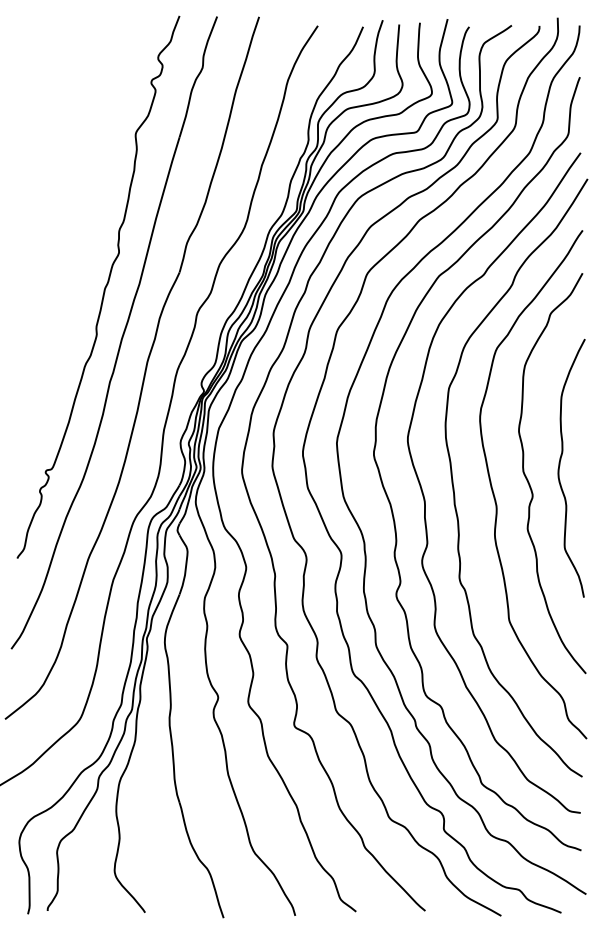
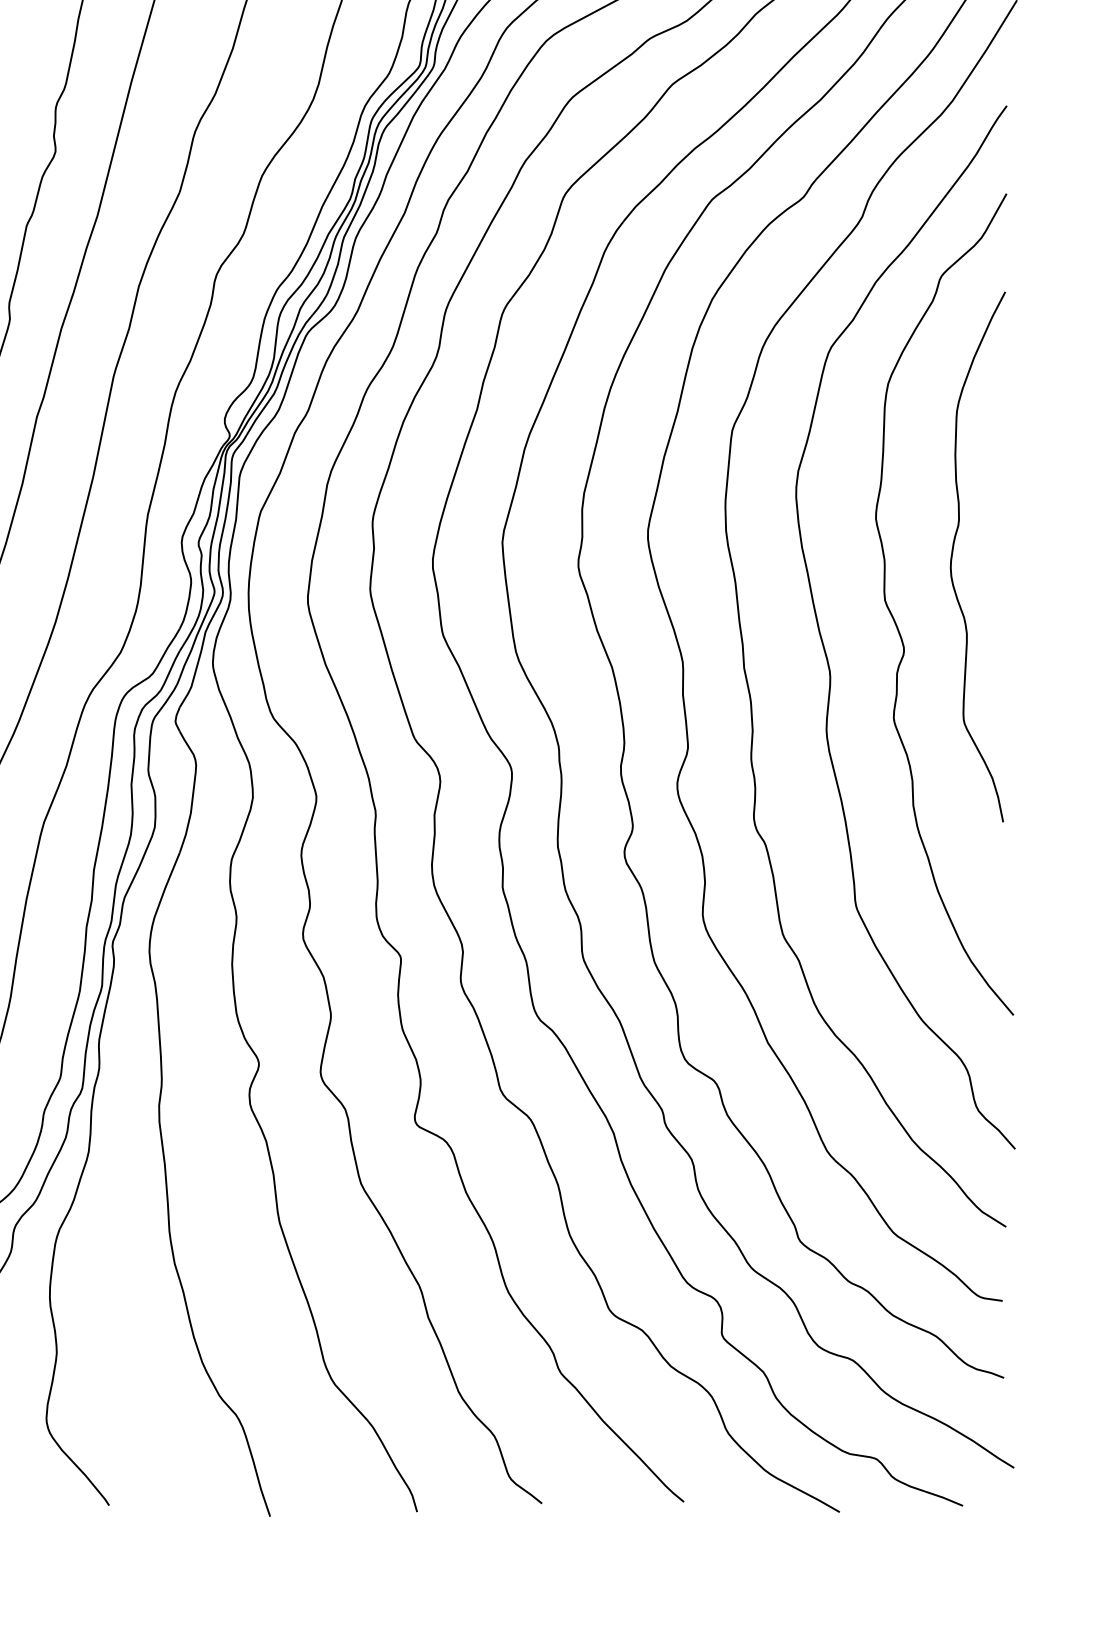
curve: (560, 465) -> (954, 551), moved

